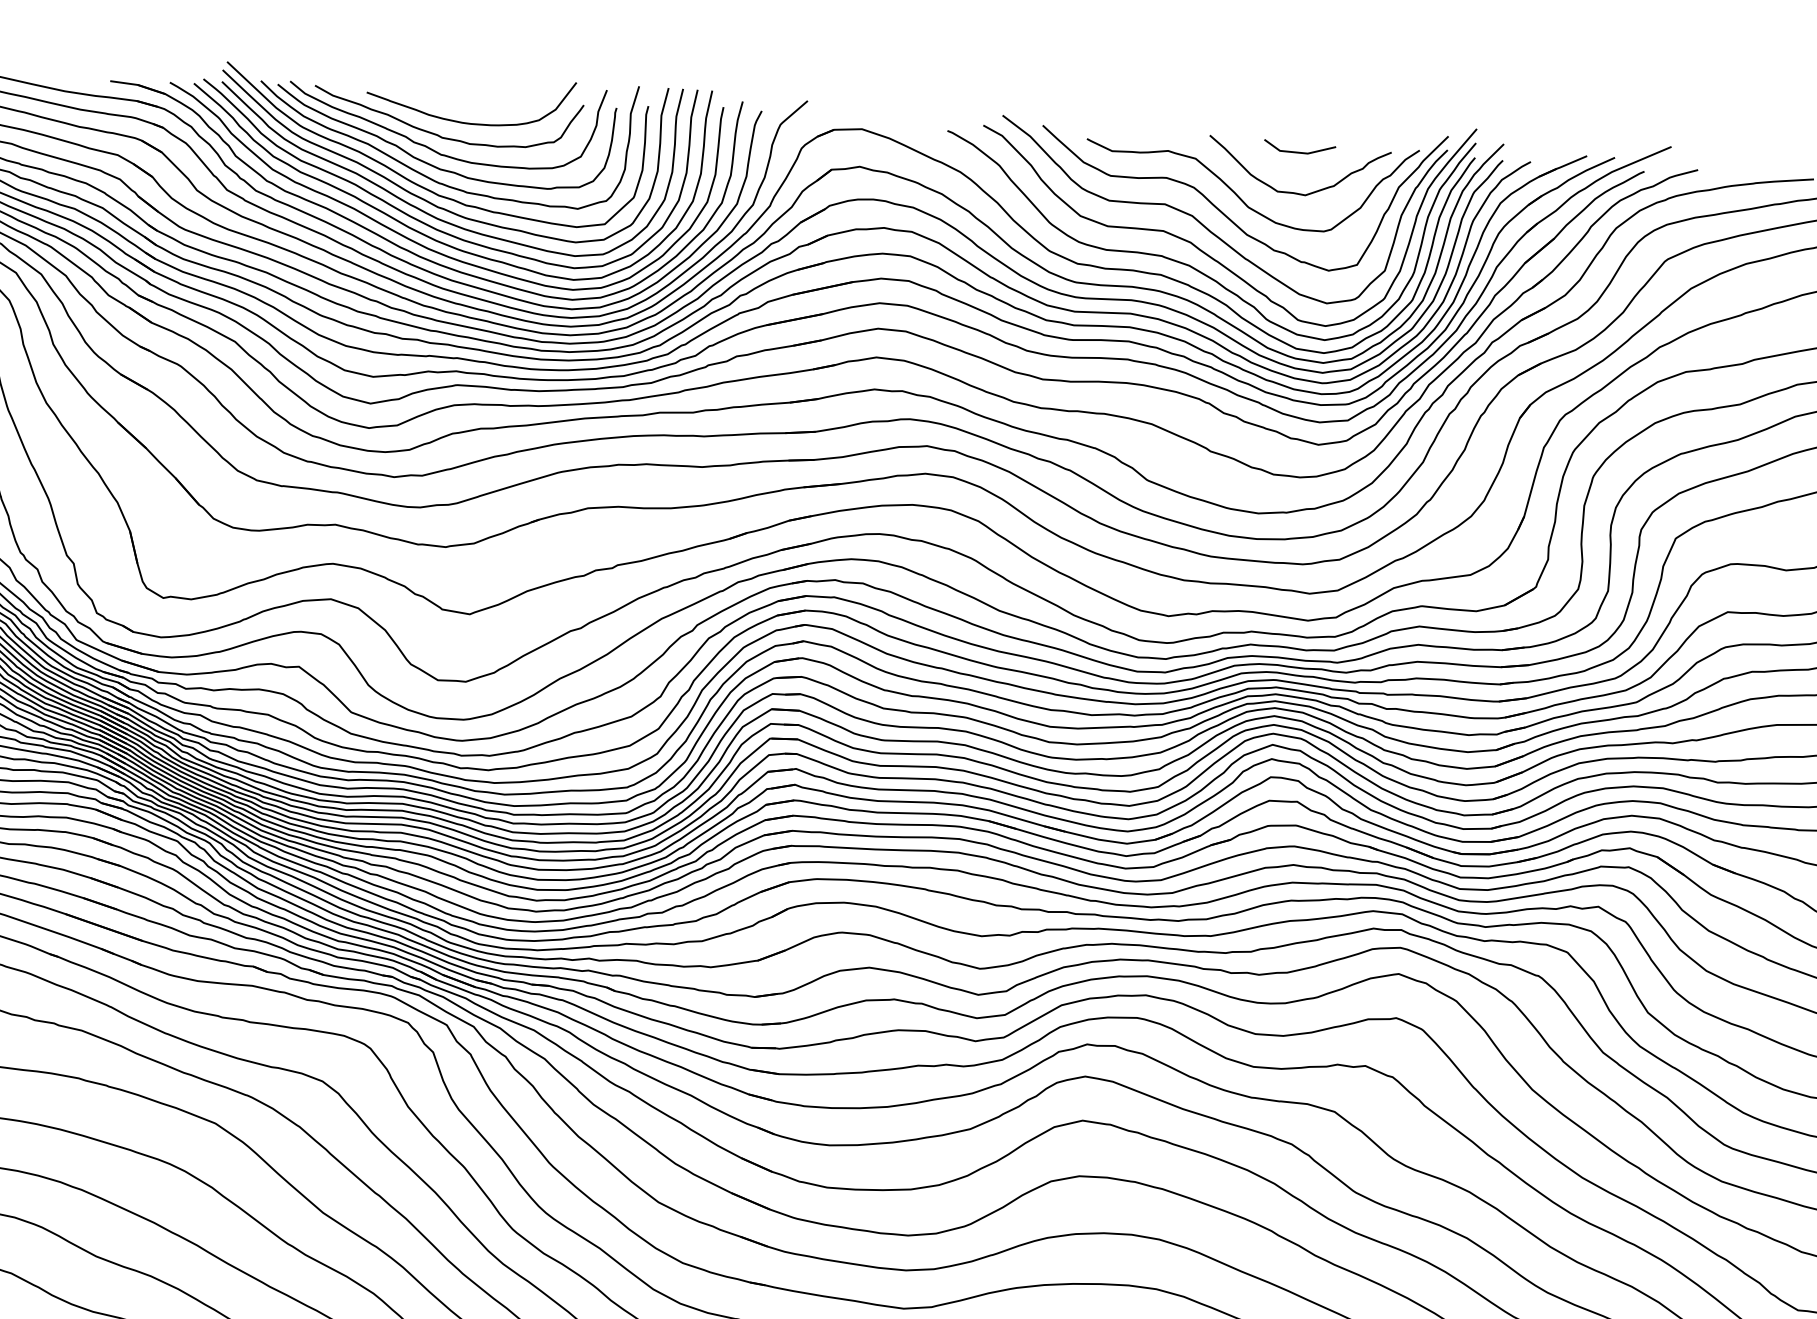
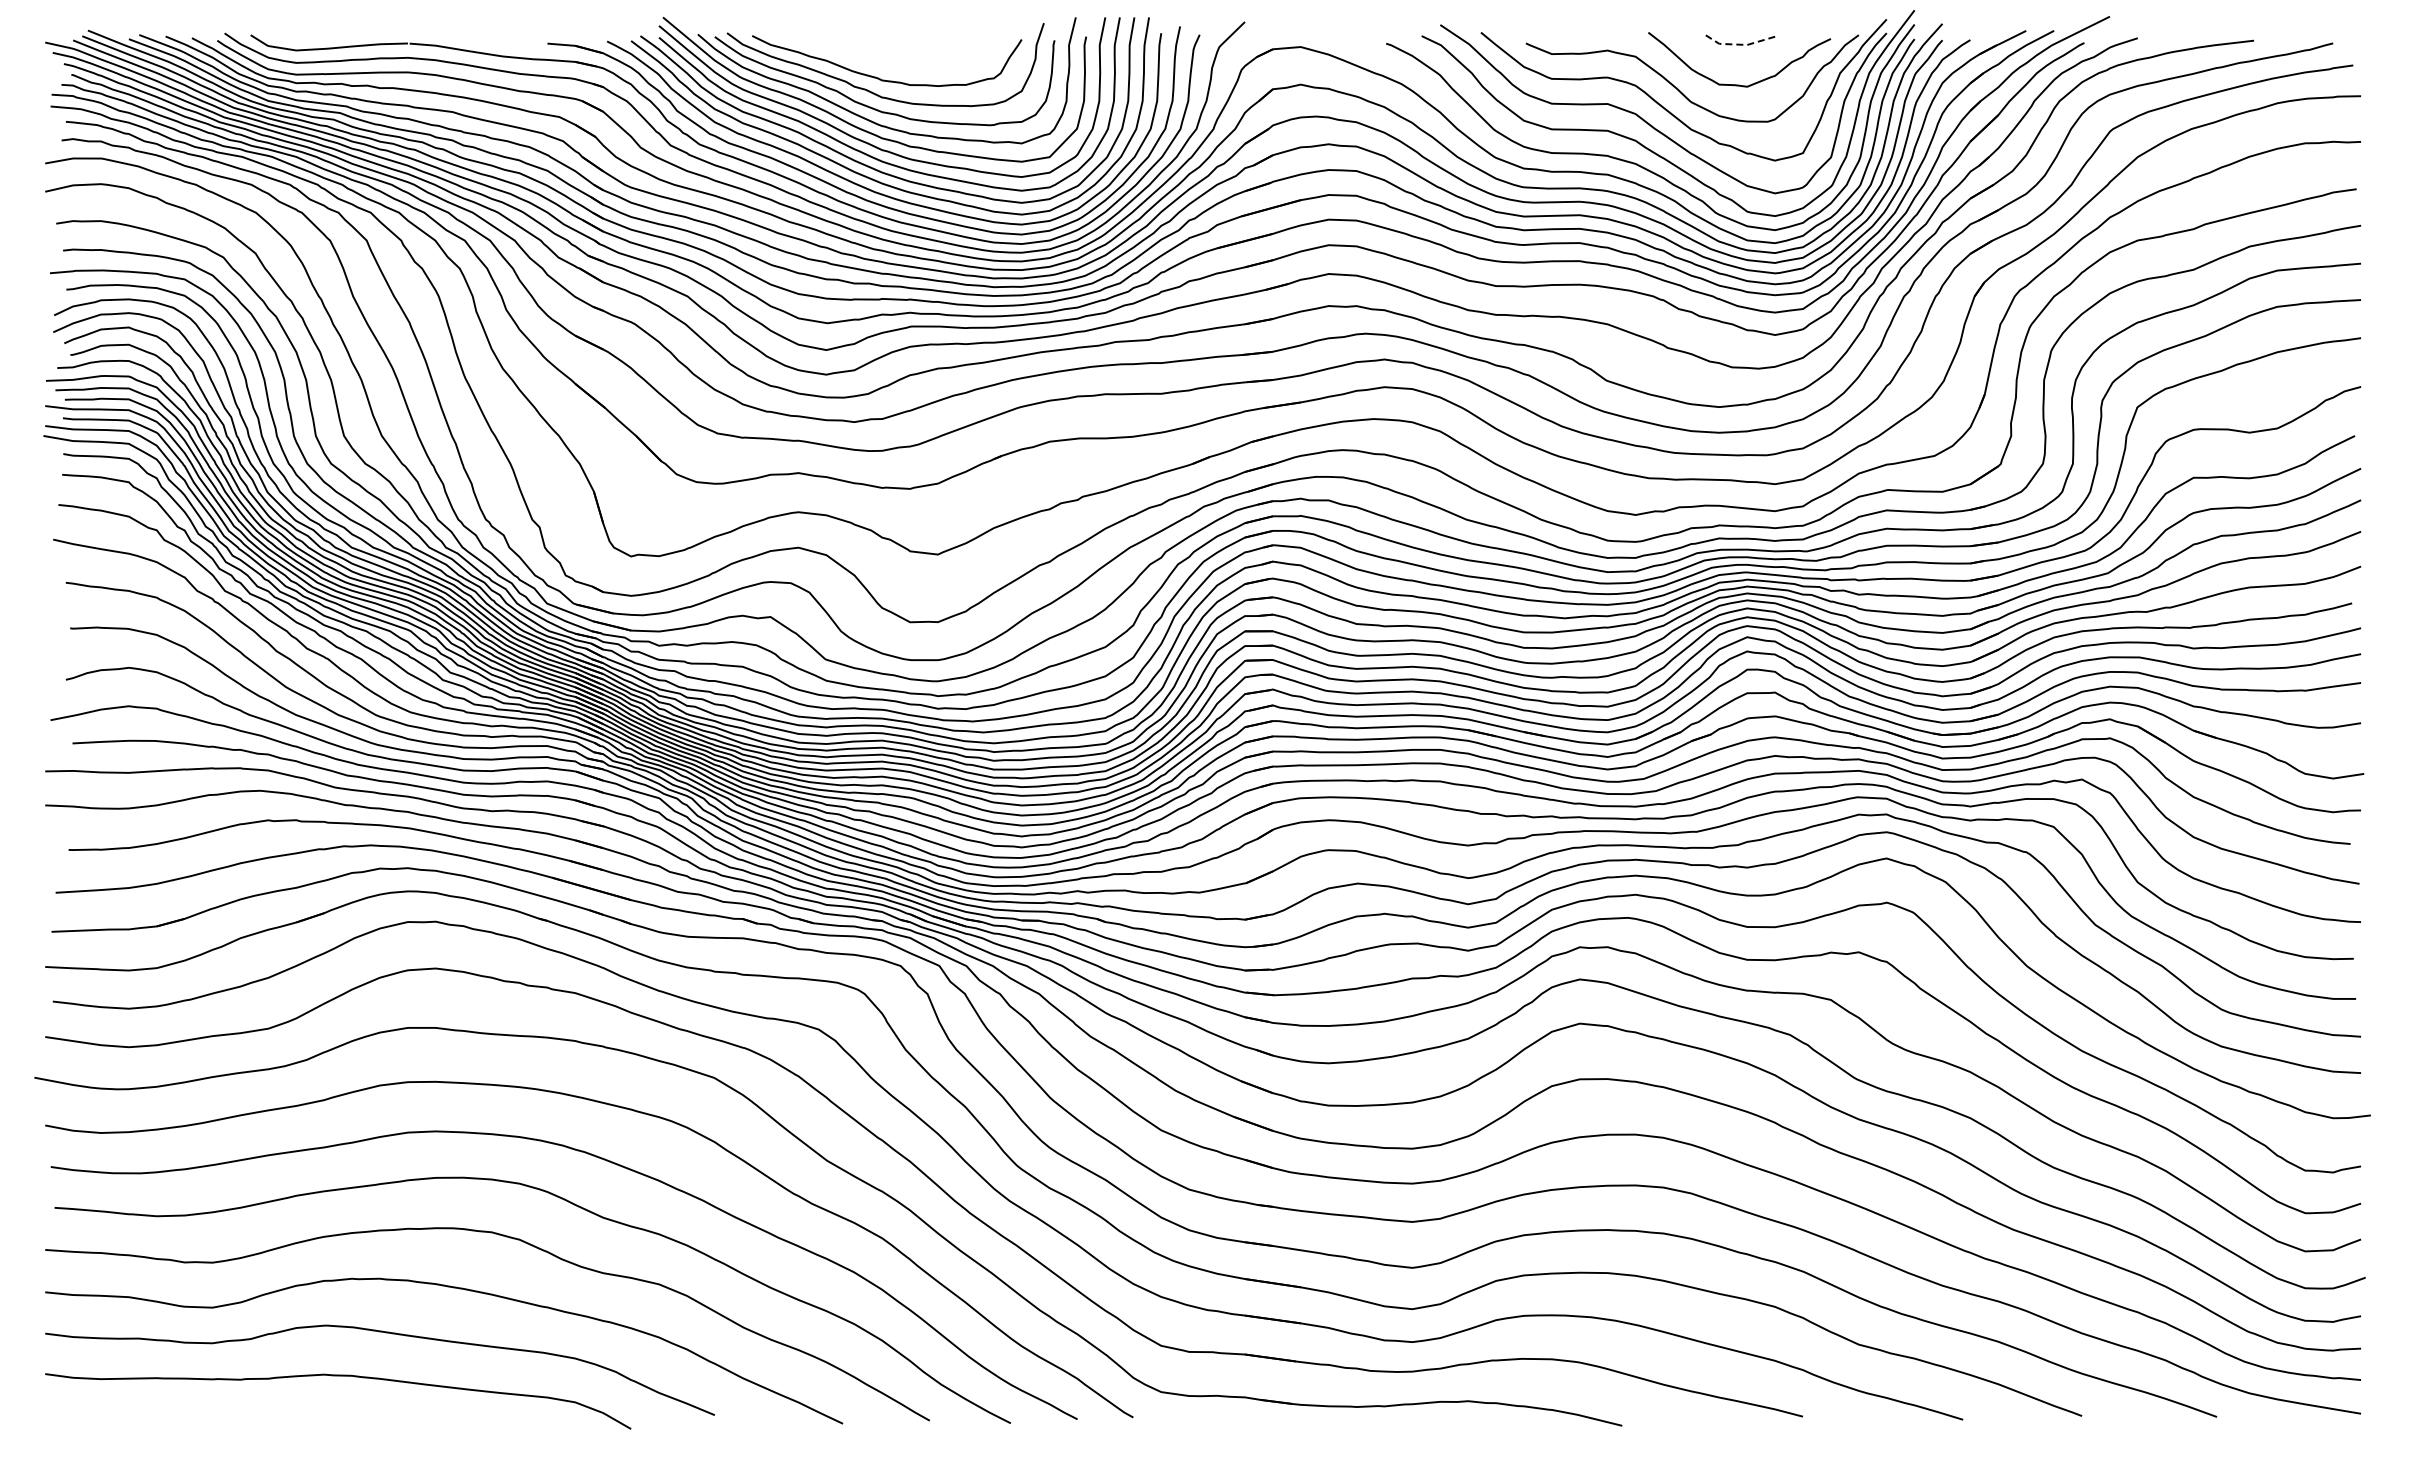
curve: (468, 122) -> (907, 63), removed
line: (1299, 152) -> (1738, 44), solid -> dashed

